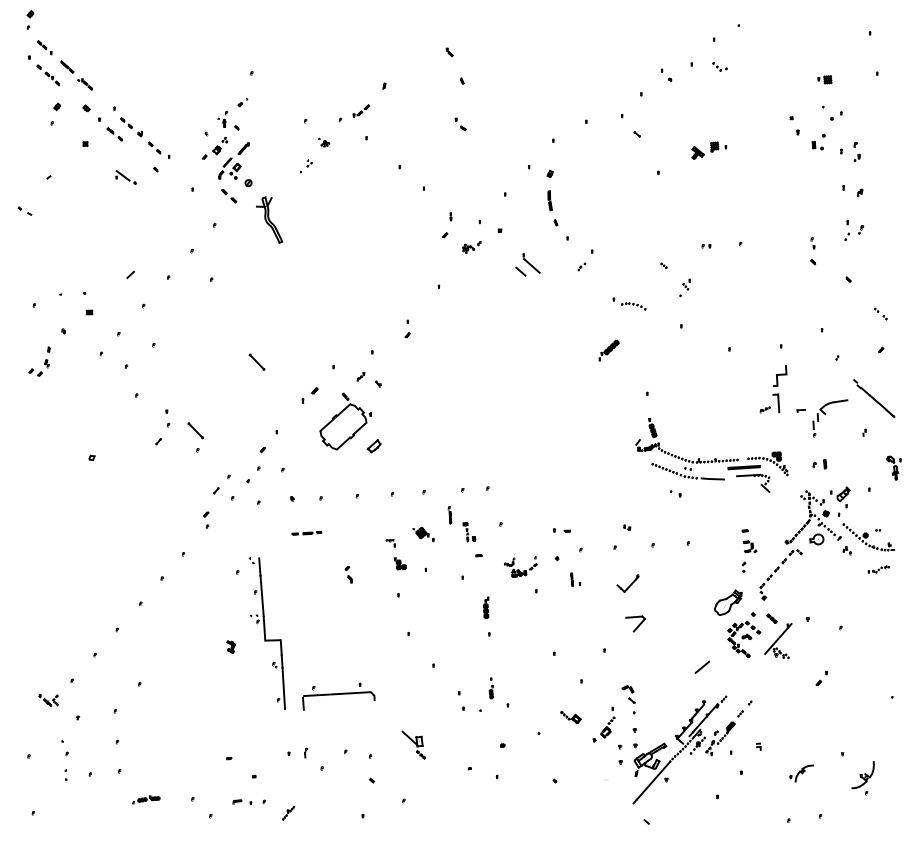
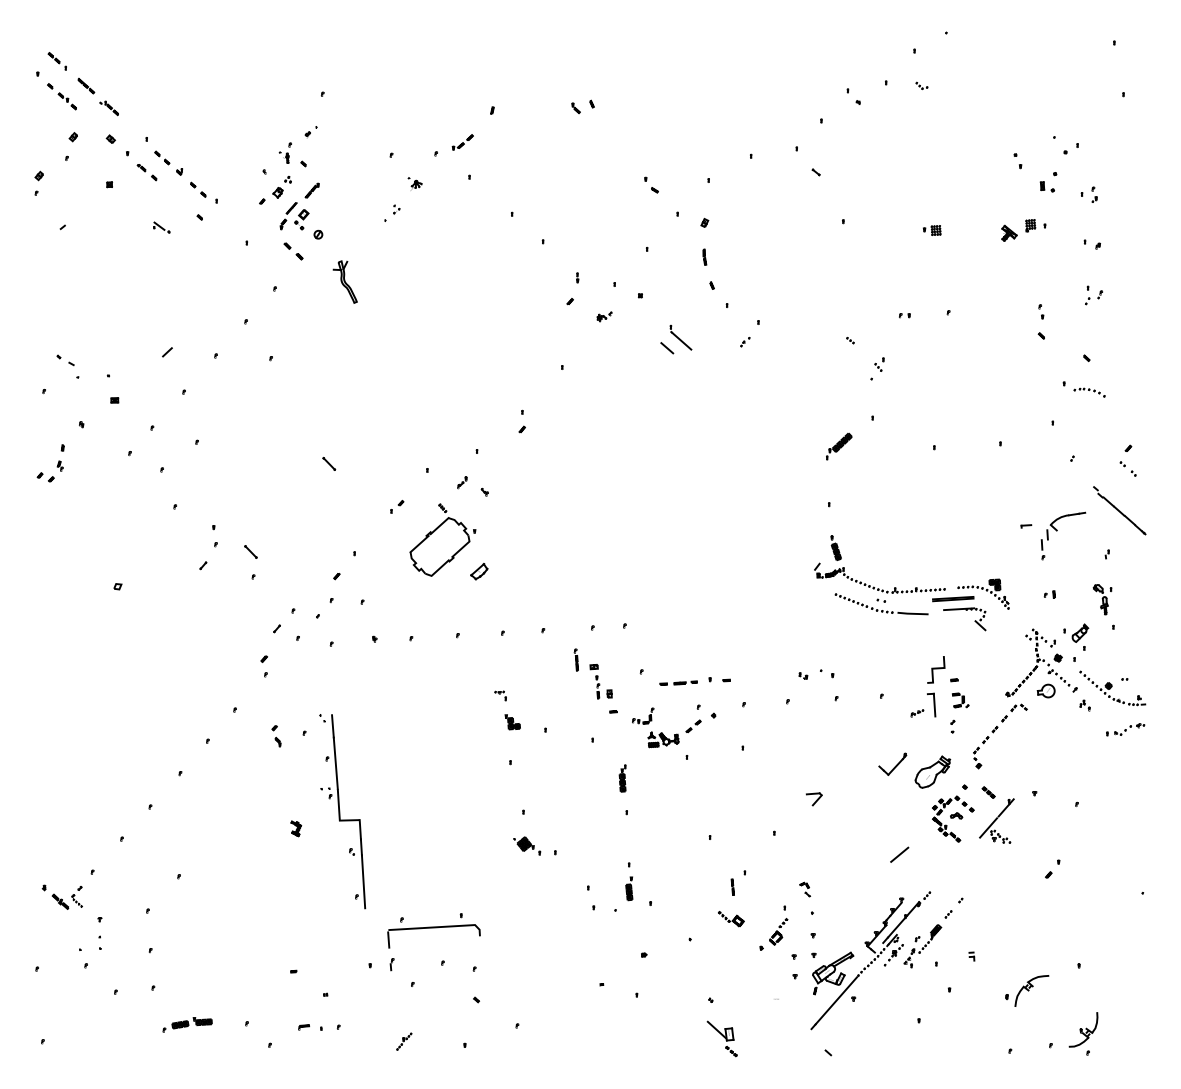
part: (30, 19) -> (39, 182), moved
part: (449, 52) -> (575, 108), moved
part: (719, 66) -> (921, 85), size x0.62
part: (824, 79) -> (931, 230), moved
part: (460, 124) -> (651, 185), moved
part: (794, 125) -> (1017, 160), size x0.62
part: (709, 150) -> (1023, 230), moved
part: (850, 151) -> (1089, 194), size x0.62
part: (126, 177) -> (162, 227), size x0.62
part: (852, 190) -> (1091, 244), size x0.62
part: (550, 200) -> (705, 257), size x0.62
part: (24, 210) -> (64, 359), moved
part: (269, 219) -> (345, 281), size x0.71
part: (853, 230) -> (1093, 295), size x0.71
part: (471, 246) -> (603, 315), size x0.62
part: (629, 303) -> (1084, 388), moved
part: (880, 313) -> (1127, 468), moved
part: (608, 350) -> (838, 446), moved
part: (256, 361) -> (328, 463), size x0.62
part: (773, 389) -> (927, 687), moved
part: (309, 395) -> (396, 506), size x0.62
part: (195, 430) -> (250, 551), size x0.62
part: (819, 463) -> (1049, 593), size x0.62
part: (893, 467) -> (1102, 598), moved
part: (675, 493) -> (826, 673), moved
part: (306, 532) -> (678, 682), moved
part: (469, 532) -> (601, 682), size x1.43
part: (423, 534) -> (527, 846), moved
part: (520, 566) -> (666, 725), size x1.67
part: (878, 569) -> (1125, 729), size x1.43
part: (348, 574) -> (276, 735), moved
part: (571, 579) -> (732, 887), moved
part: (627, 583) -> (892, 764), moved
part: (635, 623) -> (813, 798), size x0.62
part: (491, 688) -> (629, 881), size x1.43
part: (628, 694) -> (805, 889), size x0.62
part: (338, 696) -> (433, 930), moved
part: (48, 700) -> (62, 897), size x1.67
part: (413, 744) -> (721, 1038), moved
part: (801, 773) -> (1026, 990), size x1.43
part: (65, 774) -> (99, 942), moved
part: (862, 778) -> (1082, 1034), moved
part: (146, 799) -> (187, 1024), size x1.43
part: (288, 813) -> (404, 1042), moved

